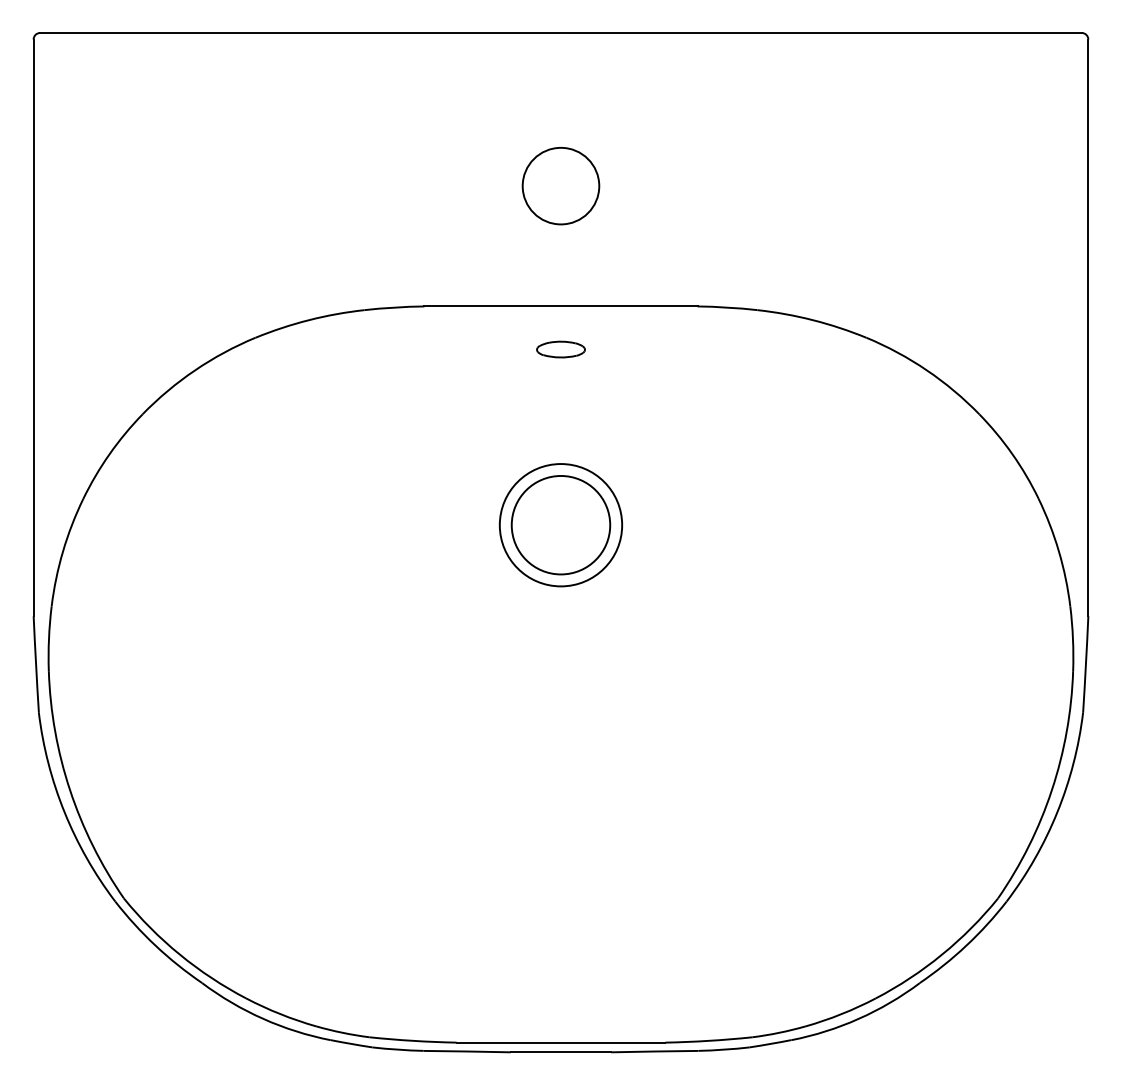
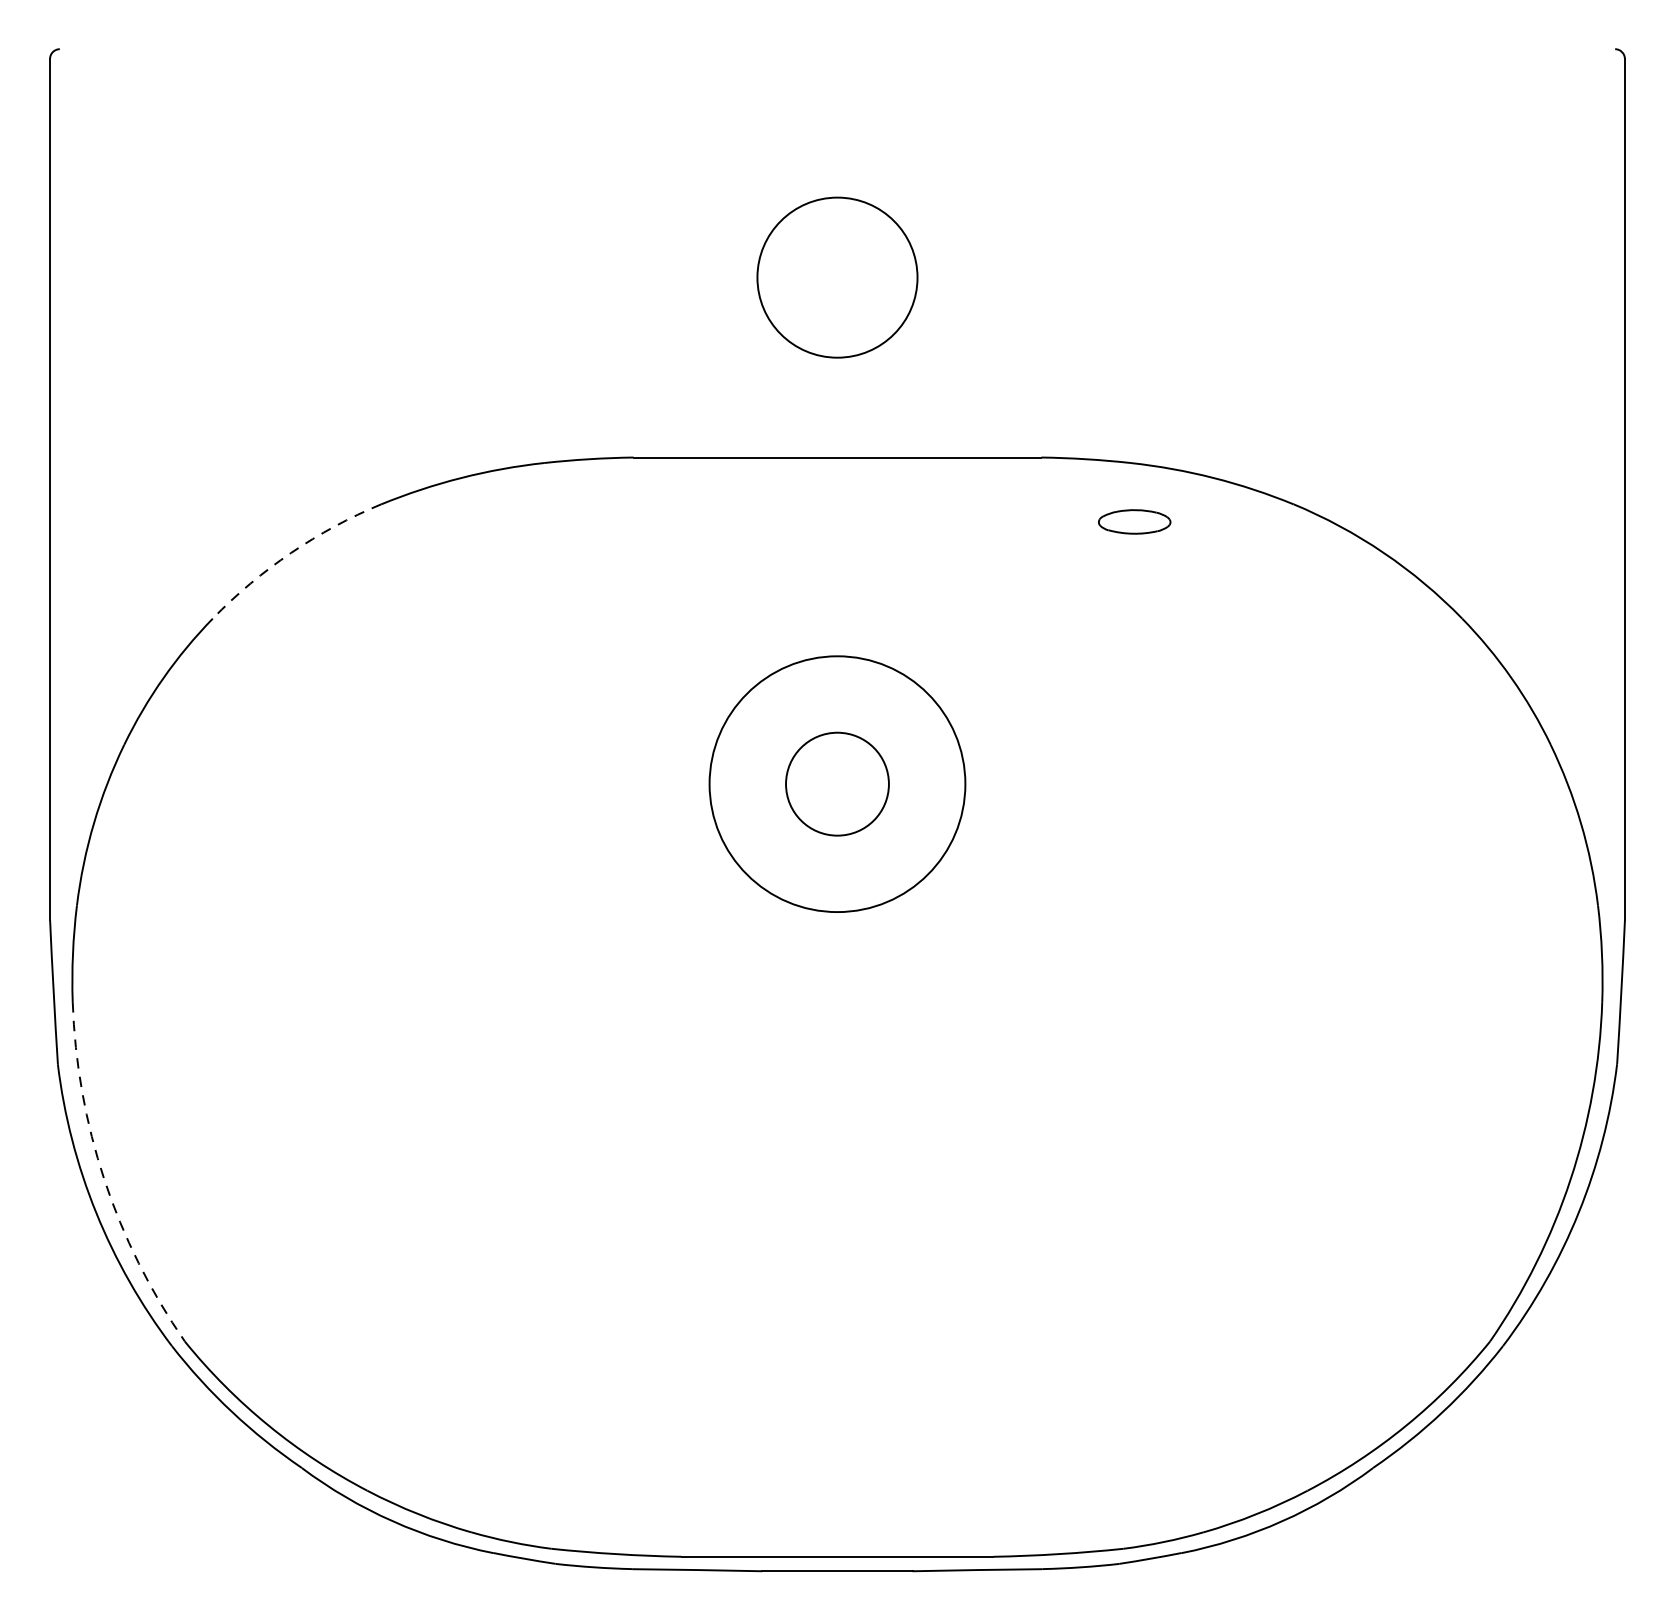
line: (560, 32) -> (836, 48), removed
circle: (560, 186) -> (836, 278), size x1.4
part: (560, 349) -> (1133, 521), moved
arc: (195, 370) -> (291, 553), solid -> dashed
circle: (560, 524) -> (836, 783), size x0.7
circle: (560, 525) -> (836, 784), size x1.4
arc: (70, 790) -> (105, 1180), solid -> dashed

